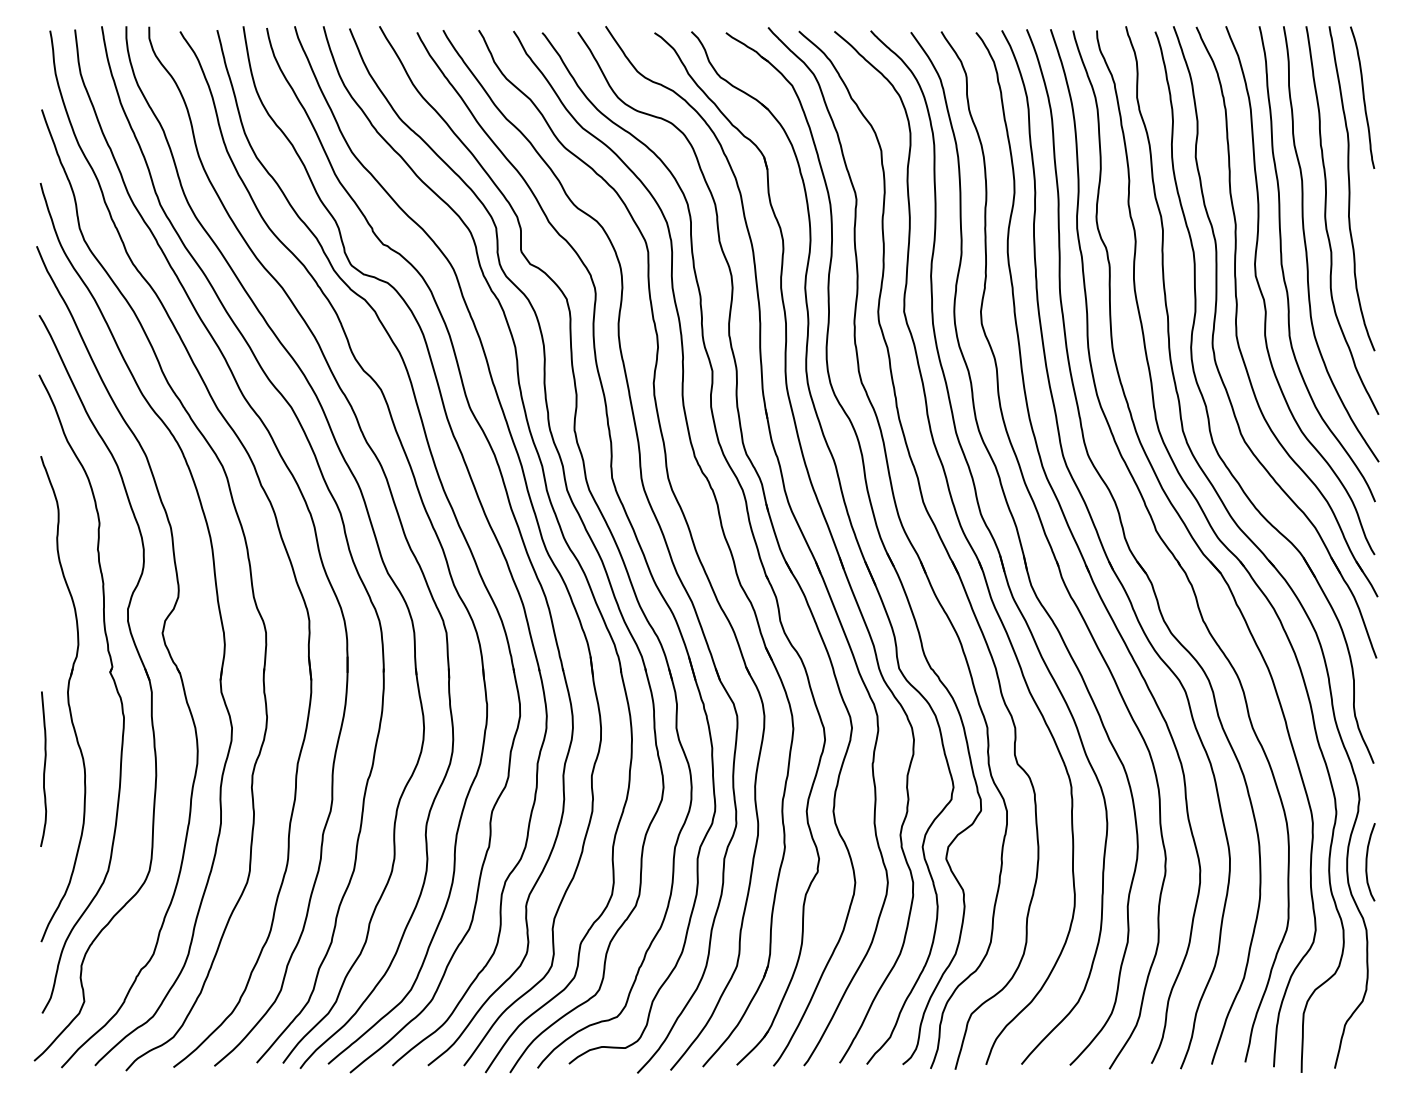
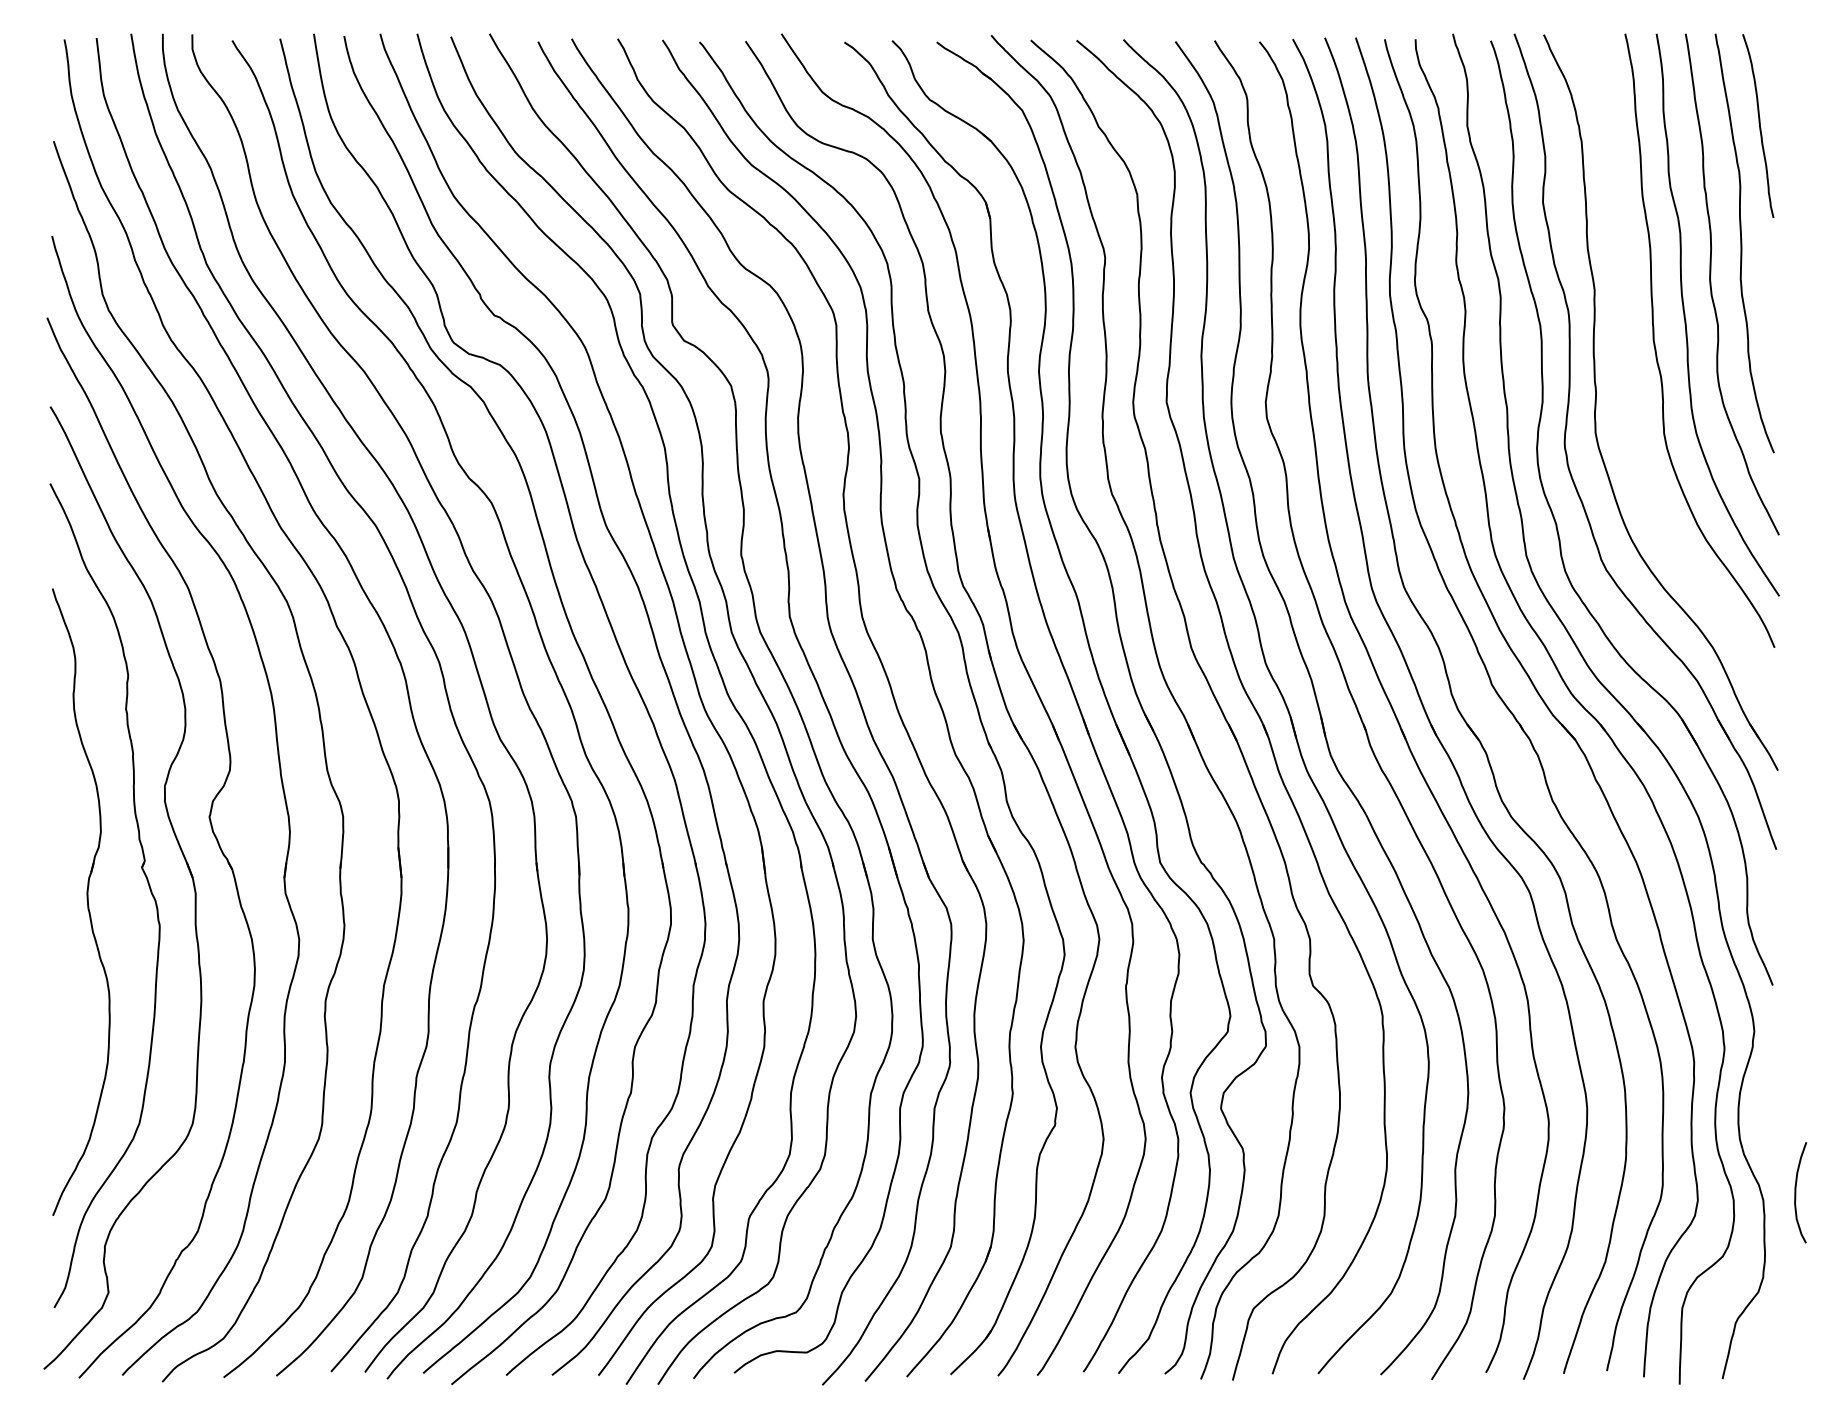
curve: (1265, 300) -> (1632, 387), removed
curve: (43, 769) -> (56, 992), removed
curve: (1367, 862) -> (1796, 1192), moved

